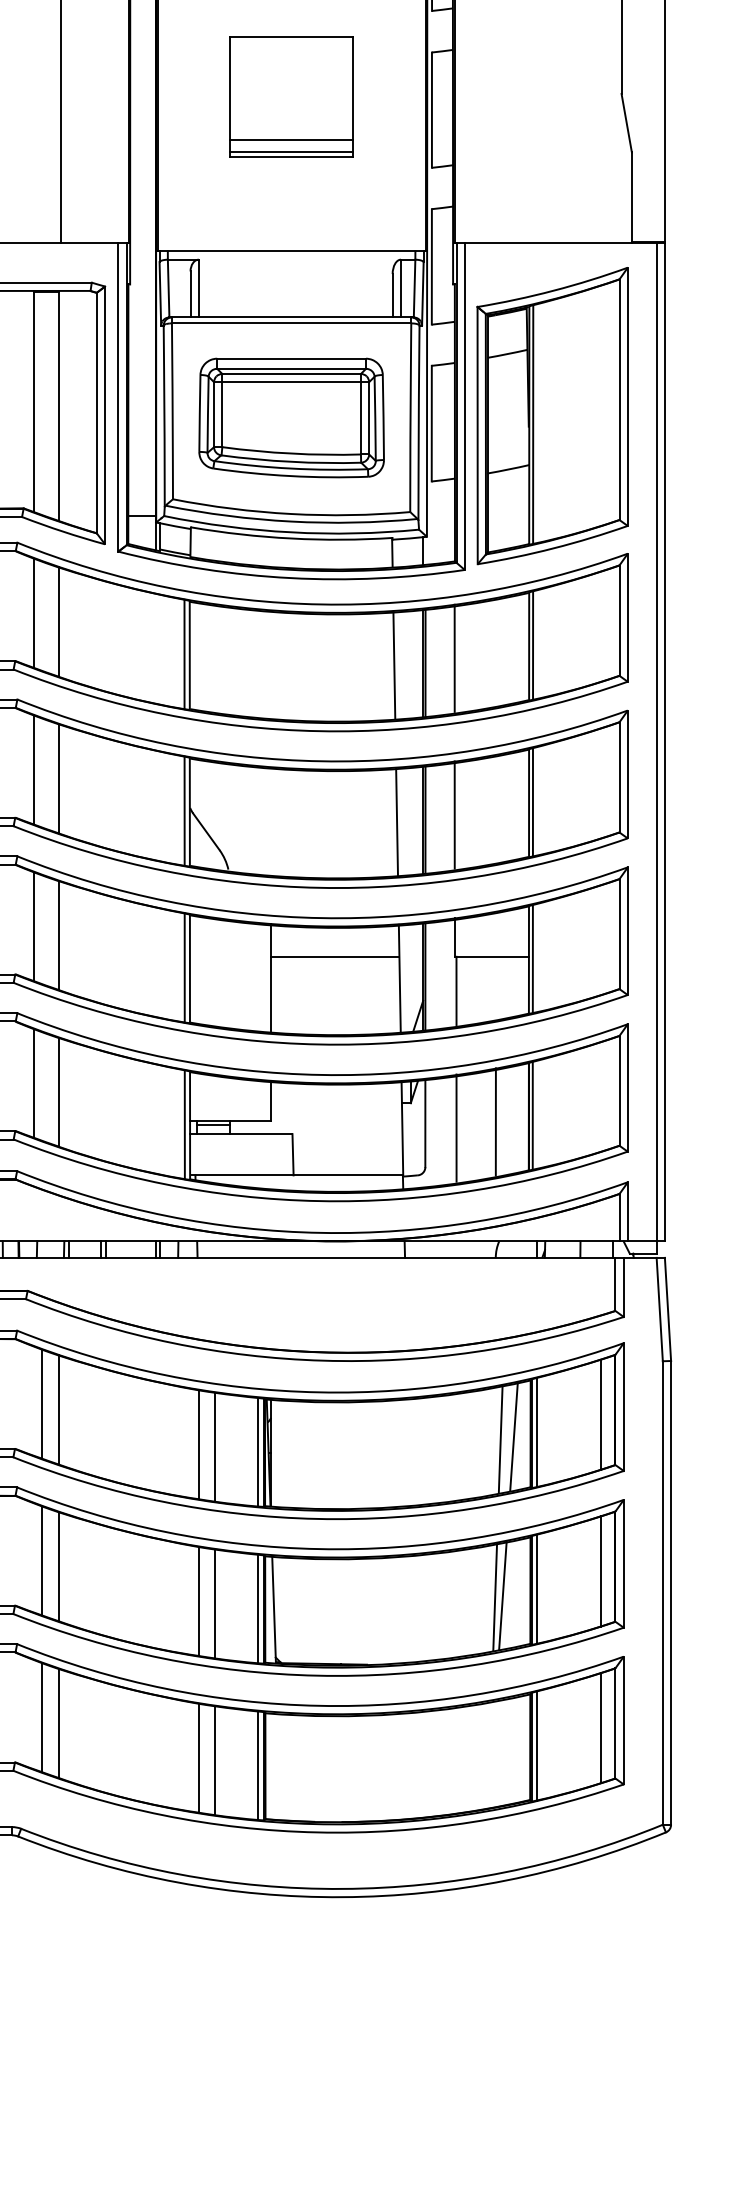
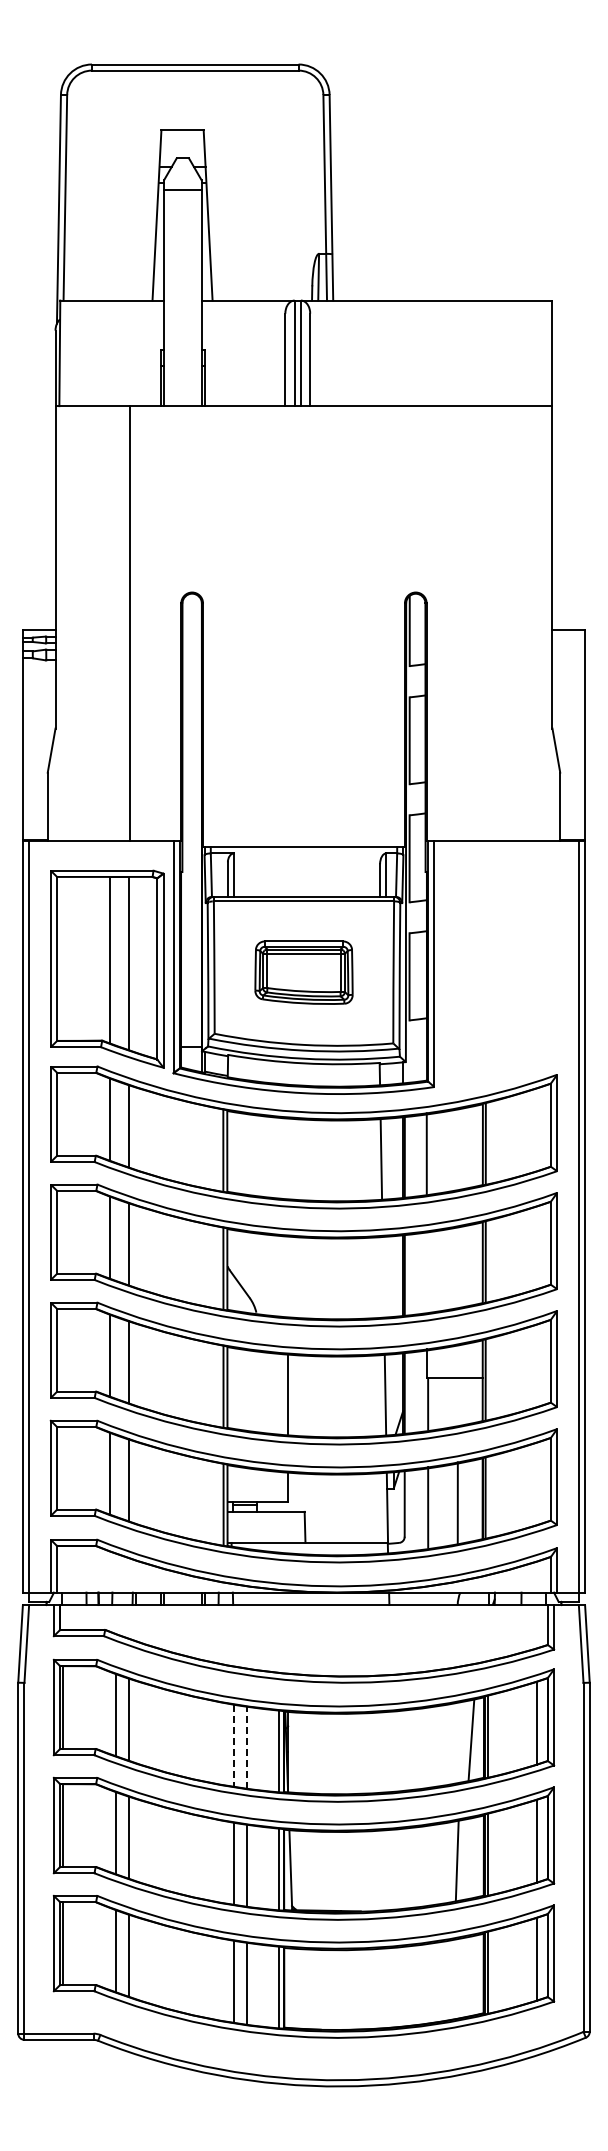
part: (290, 96) -> (303, 730), removed
part: (551, 415) -> (499, 970), removed
part: (290, 417) -> (303, 972), size x0.7
line: (454, 814) -> (426, 1271), removed
line: (397, 821) -> (383, 1276), removed
line: (334, 957) -> (336, 1378), removed
line: (500, 1439) -> (461, 1741), removed
line: (199, 1444) -> (234, 1745), solid -> dashed
line: (215, 1447) -> (246, 1747), solid -> dashed
line: (502, 1594) -> (462, 1858), removed

